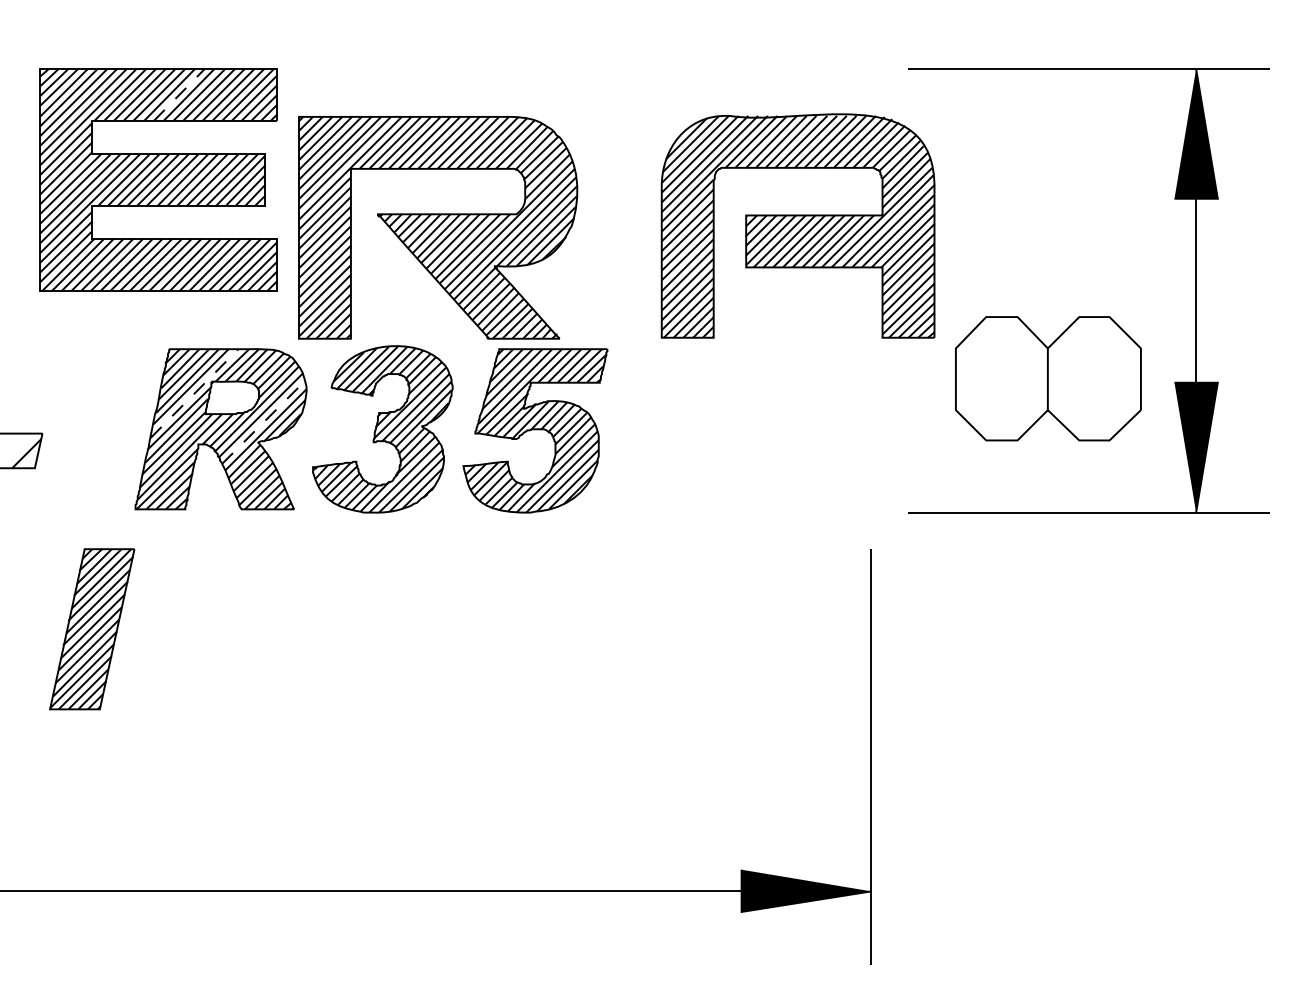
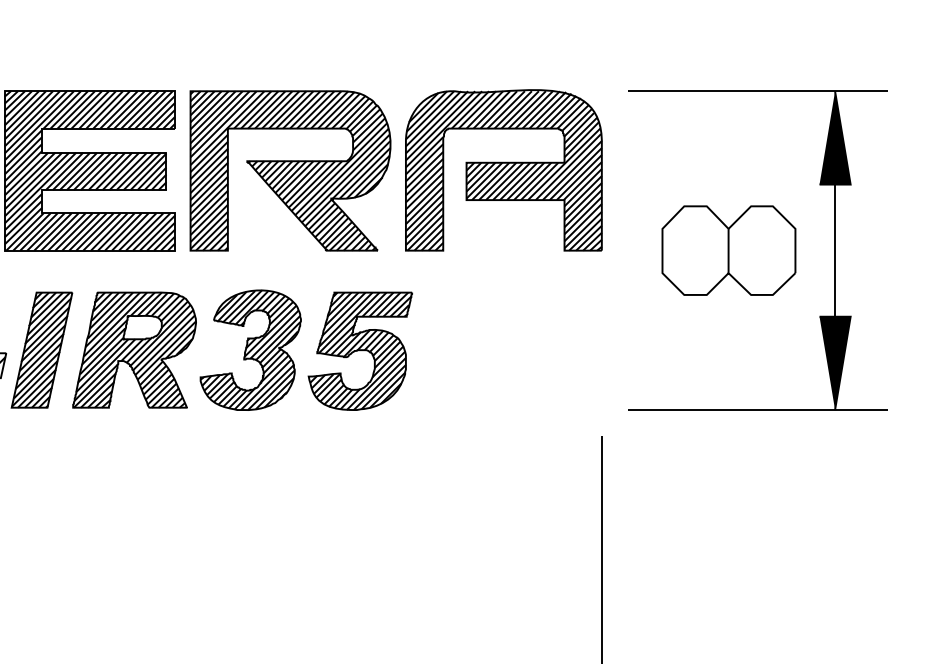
line: (179, 94) -> (104, 109), dashed -> solid
part: (797, 225) -> (503, 170), moved
part: (438, 227) -> (290, 170), moved
part: (1048, 378) -> (729, 250), moved
line: (194, 393) -> (115, 324), dashed -> solid
line: (263, 422) -> (165, 345), dashed -> solid
part: (92, 629) -> (42, 350), moved

